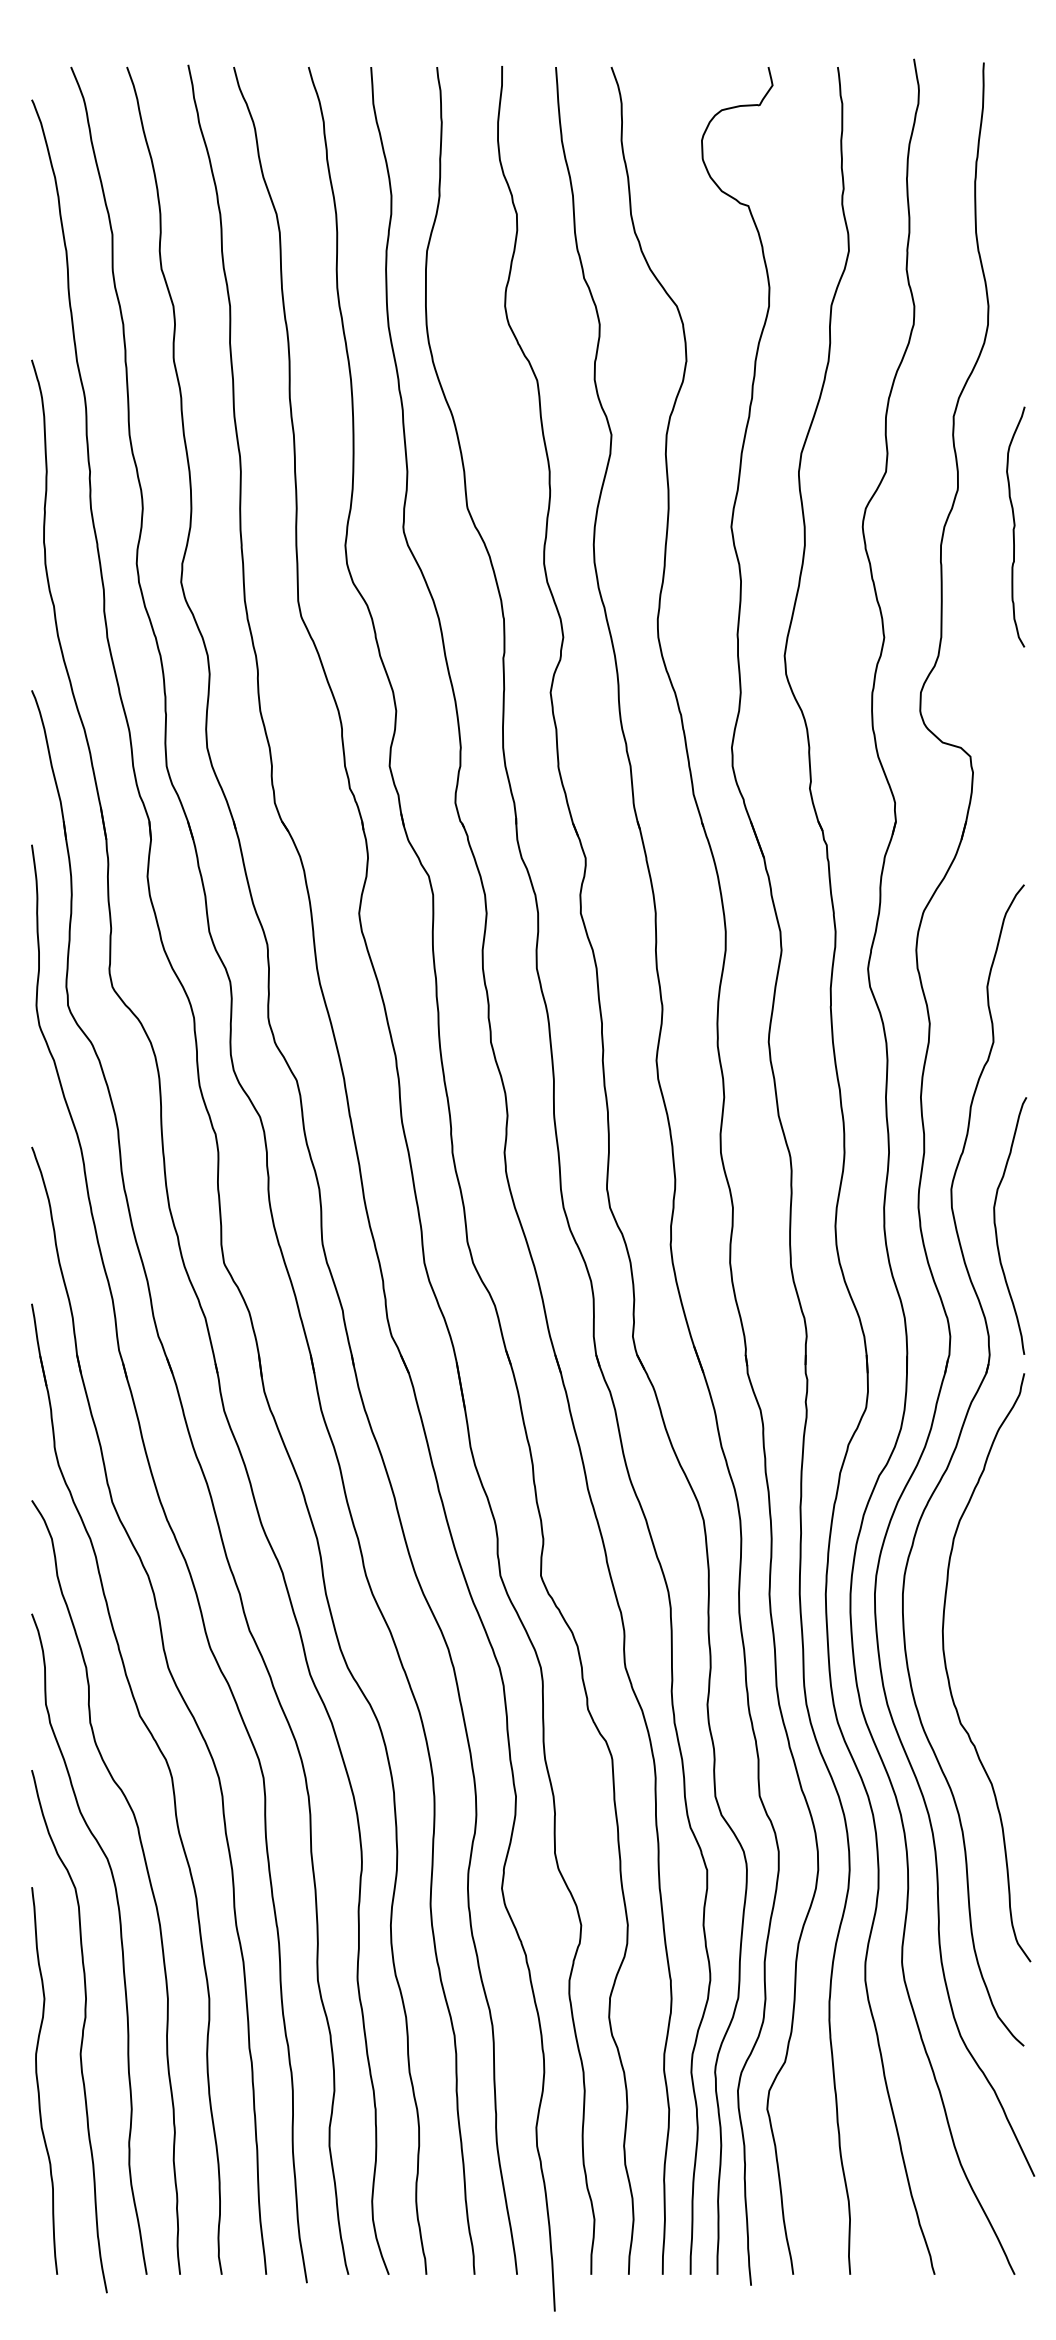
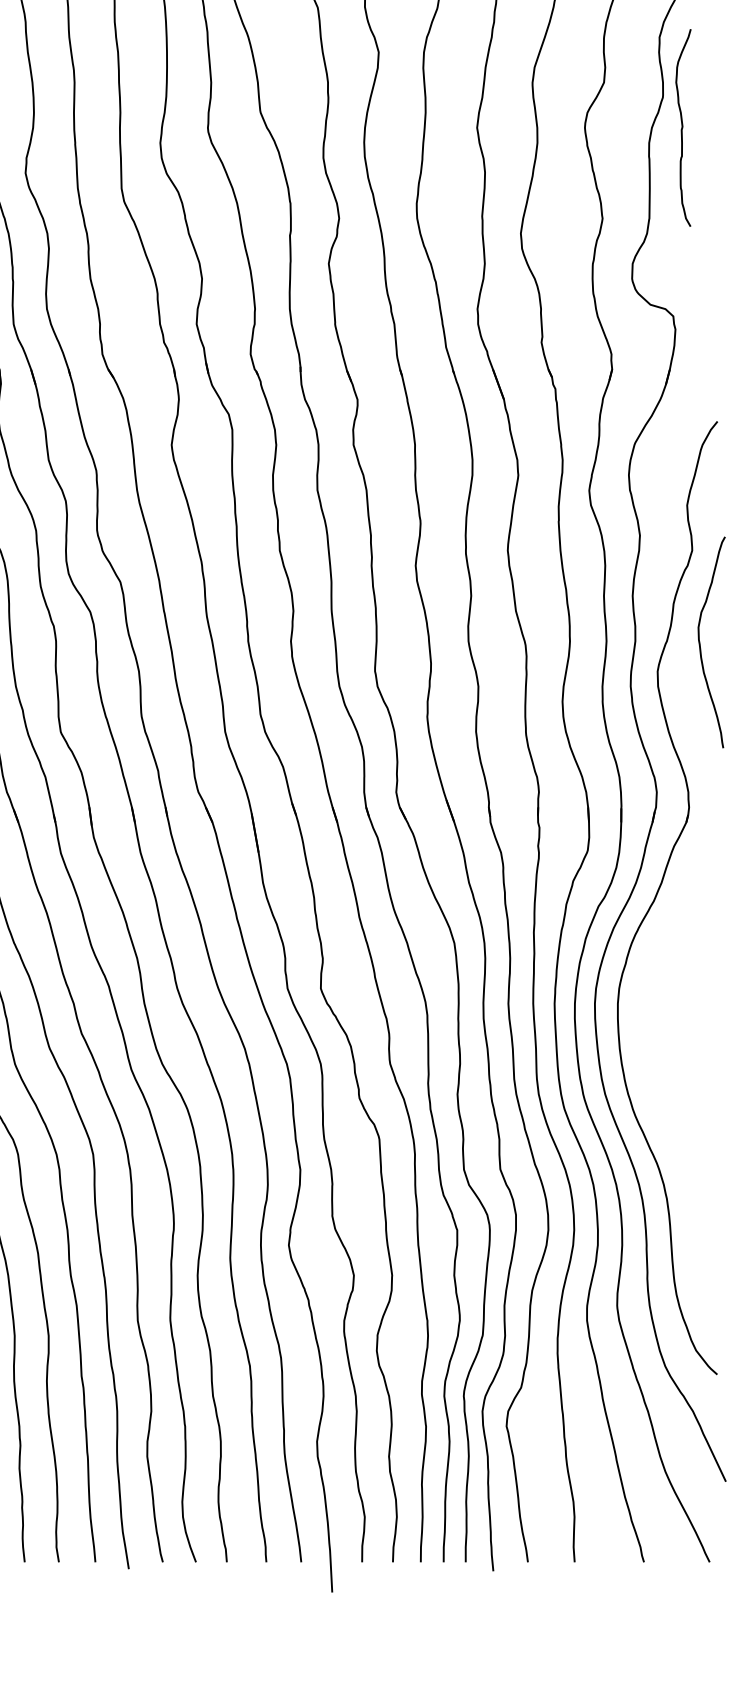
curve: (1015, 526) -> (683, 127), moved
curve: (996, 1226) -> (700, 642), moved
curve: (948, 1673) -> (655, 1068), removed

